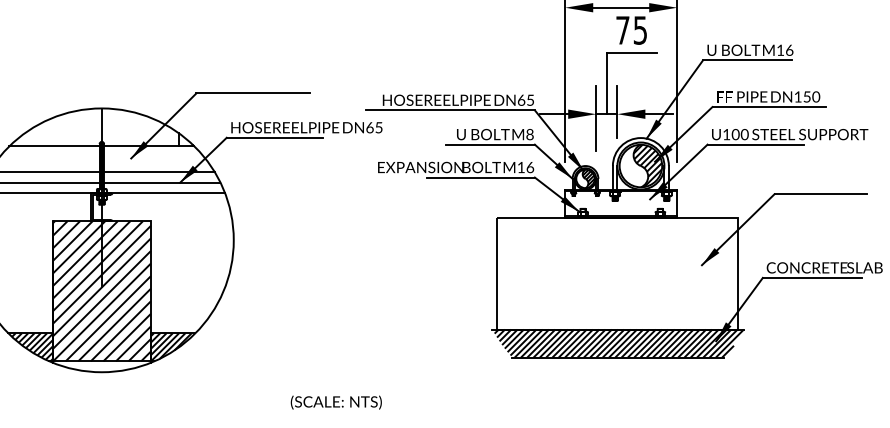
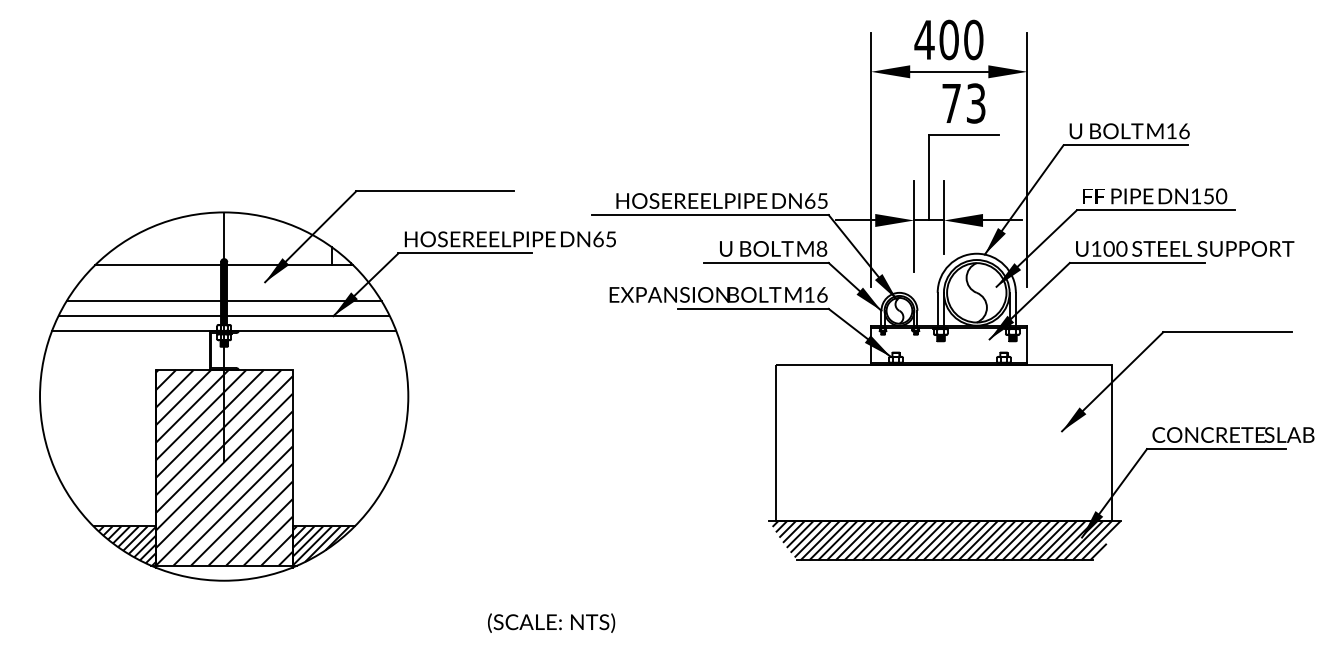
text: (640, 29) -> (976, 102), 75 -> 73
hatch: (647, 165) -> (986, 292), removed
hatch: (588, 177) -> (903, 309), removed

